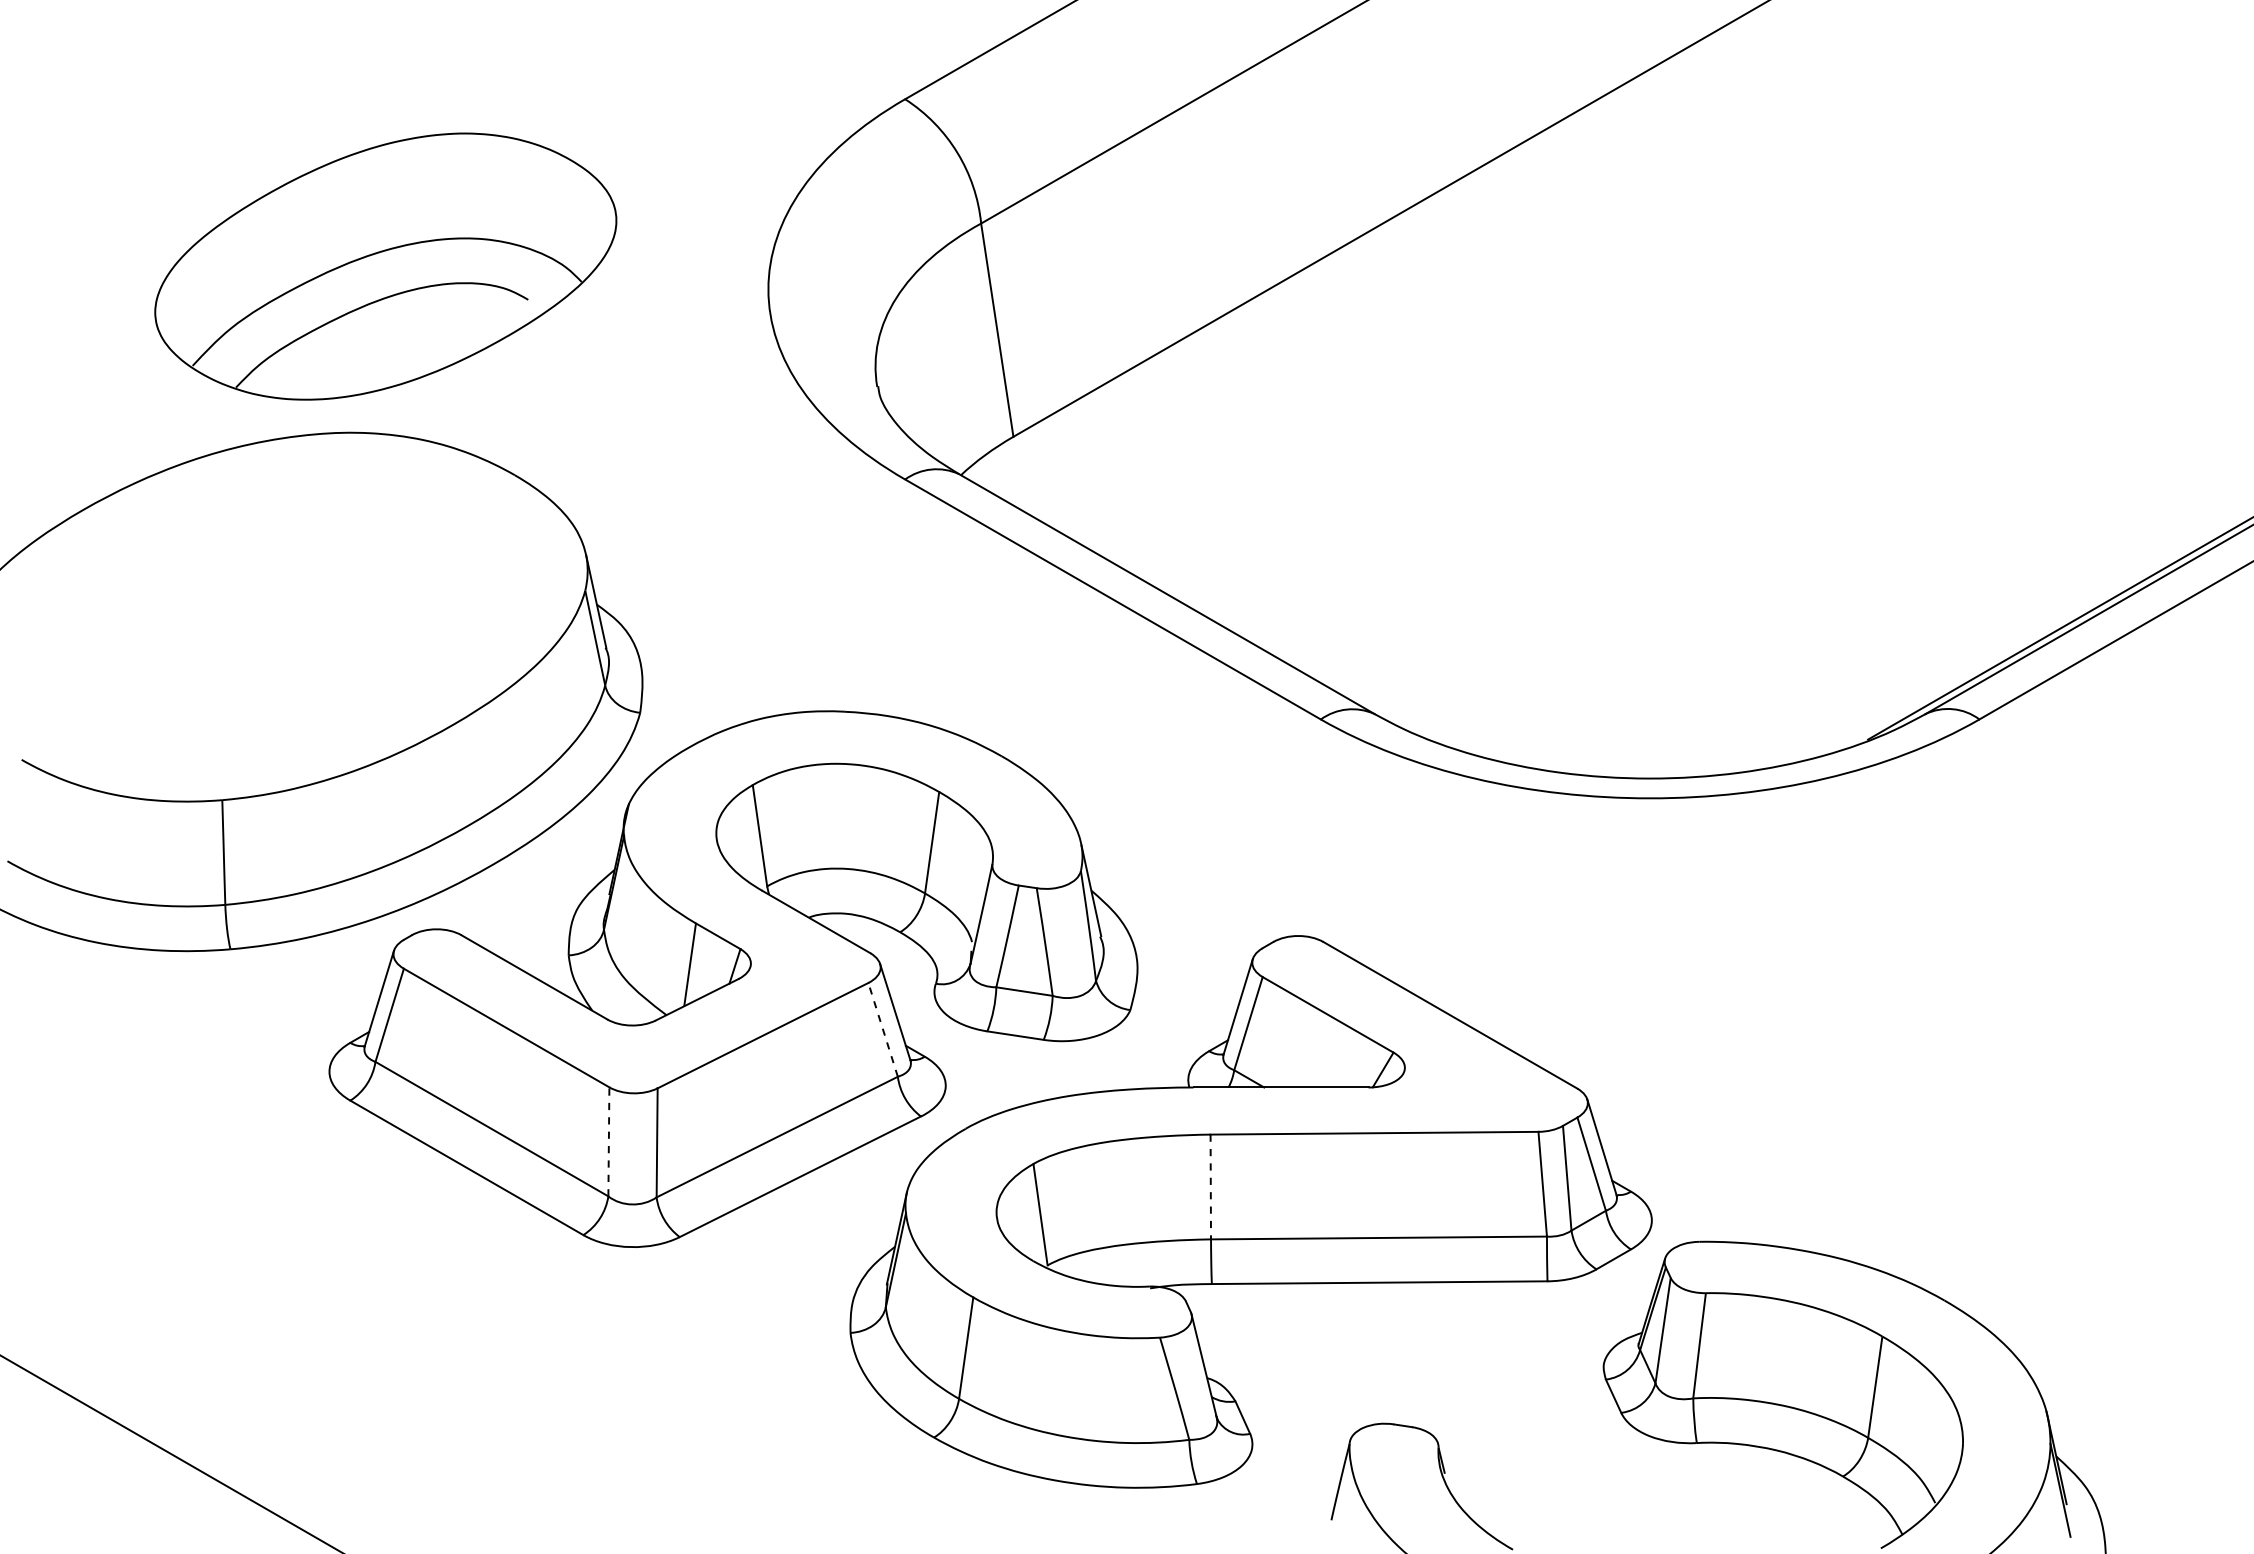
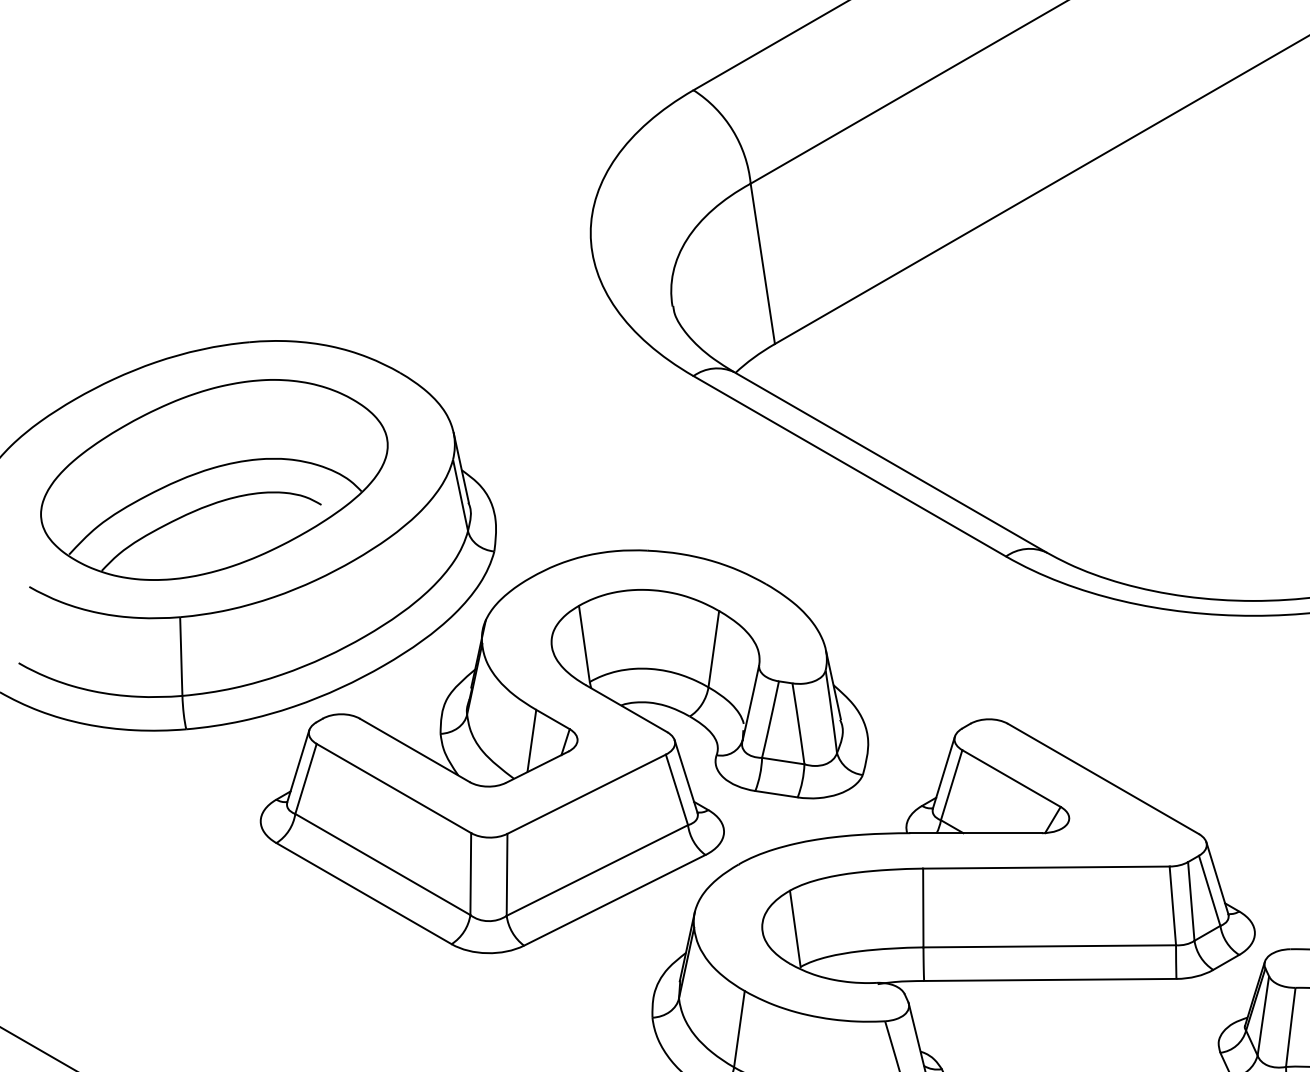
part: (385, 266) -> (214, 479), moved
line: (882, 1029) -> (676, 789), dashed -> solid
line: (608, 1141) -> (470, 873), dashed -> solid
line: (1210, 1187) -> (923, 908), dashed -> solid

